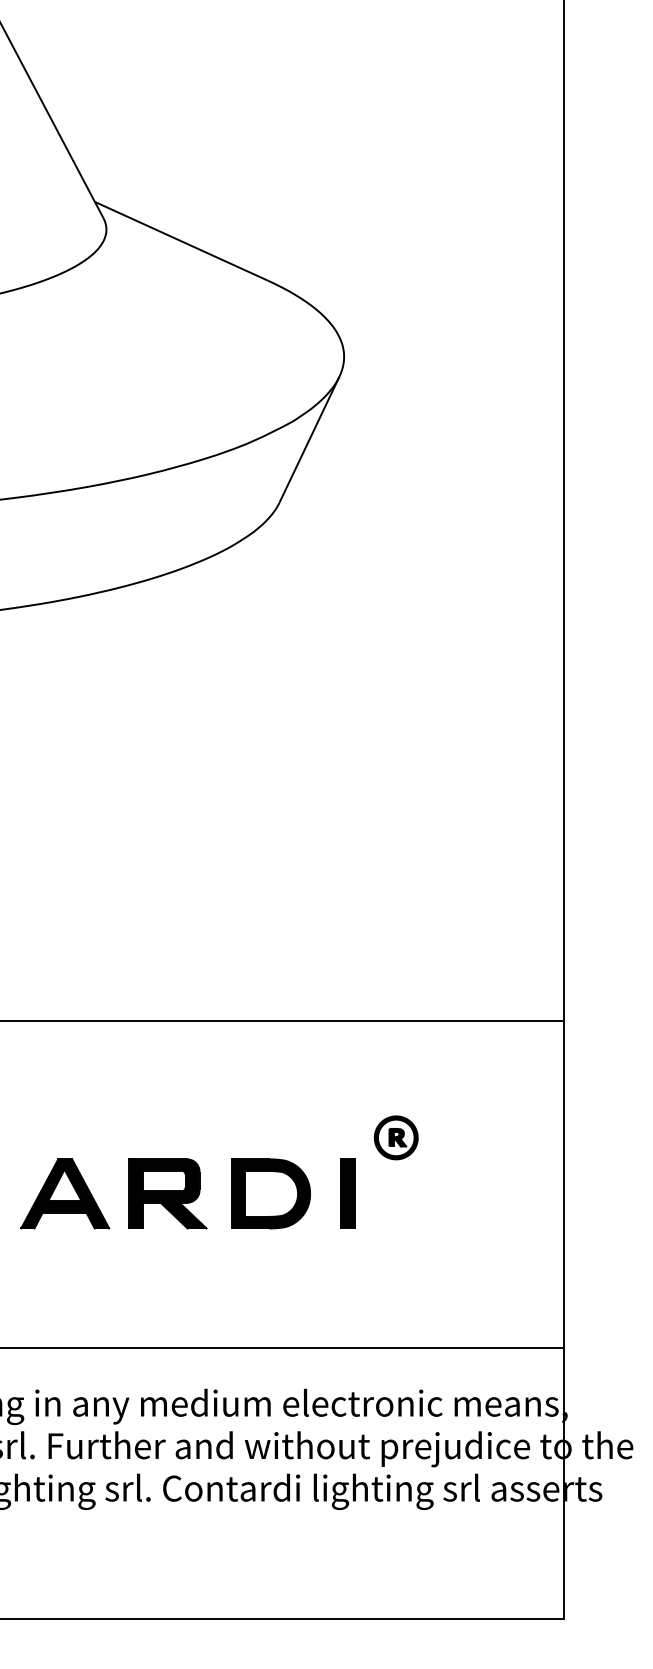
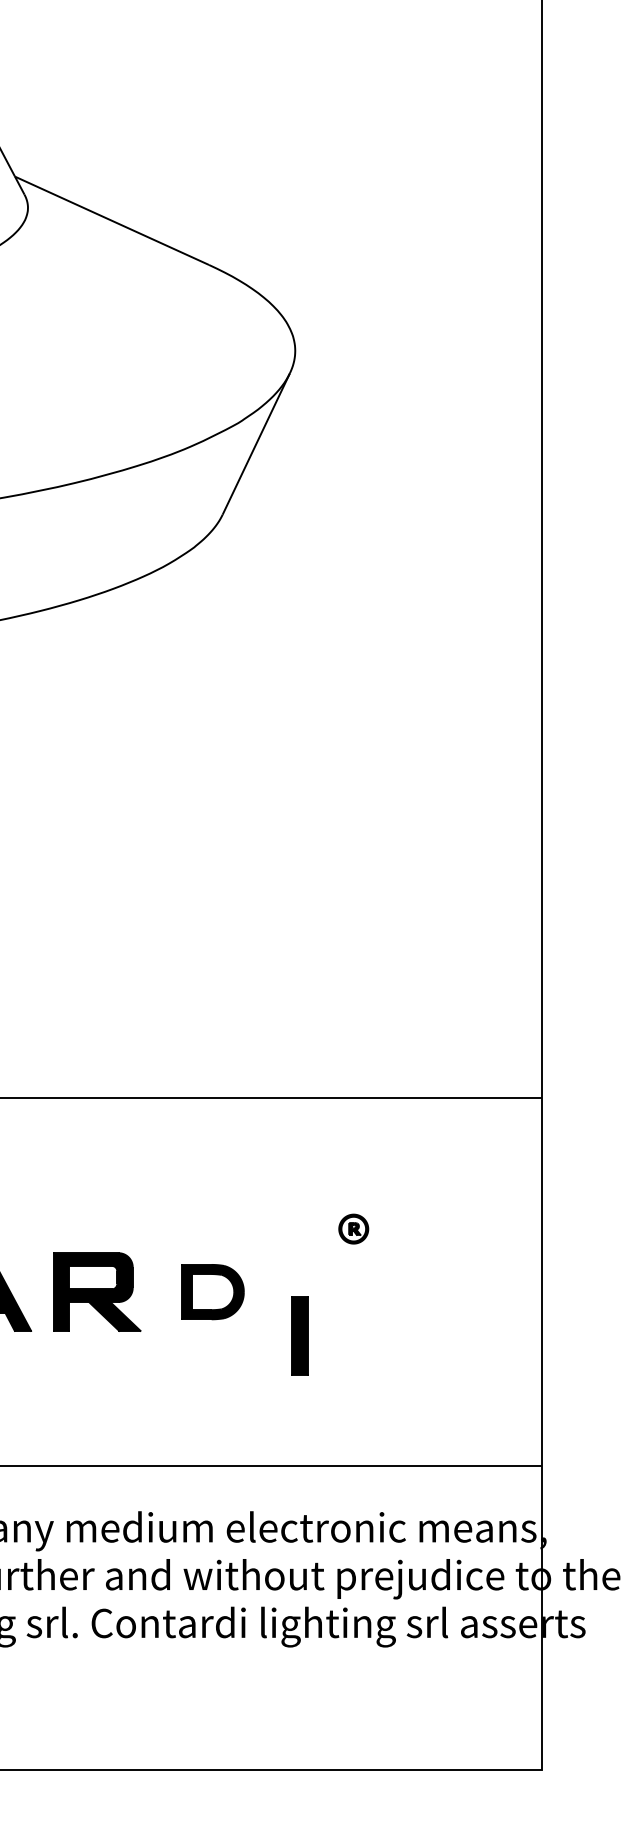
part: (395, 1137) -> (353, 1228), size x0.6
part: (270, 1193) -> (212, 1291), size x0.7
part: (347, 1193) -> (299, 1335), moved

